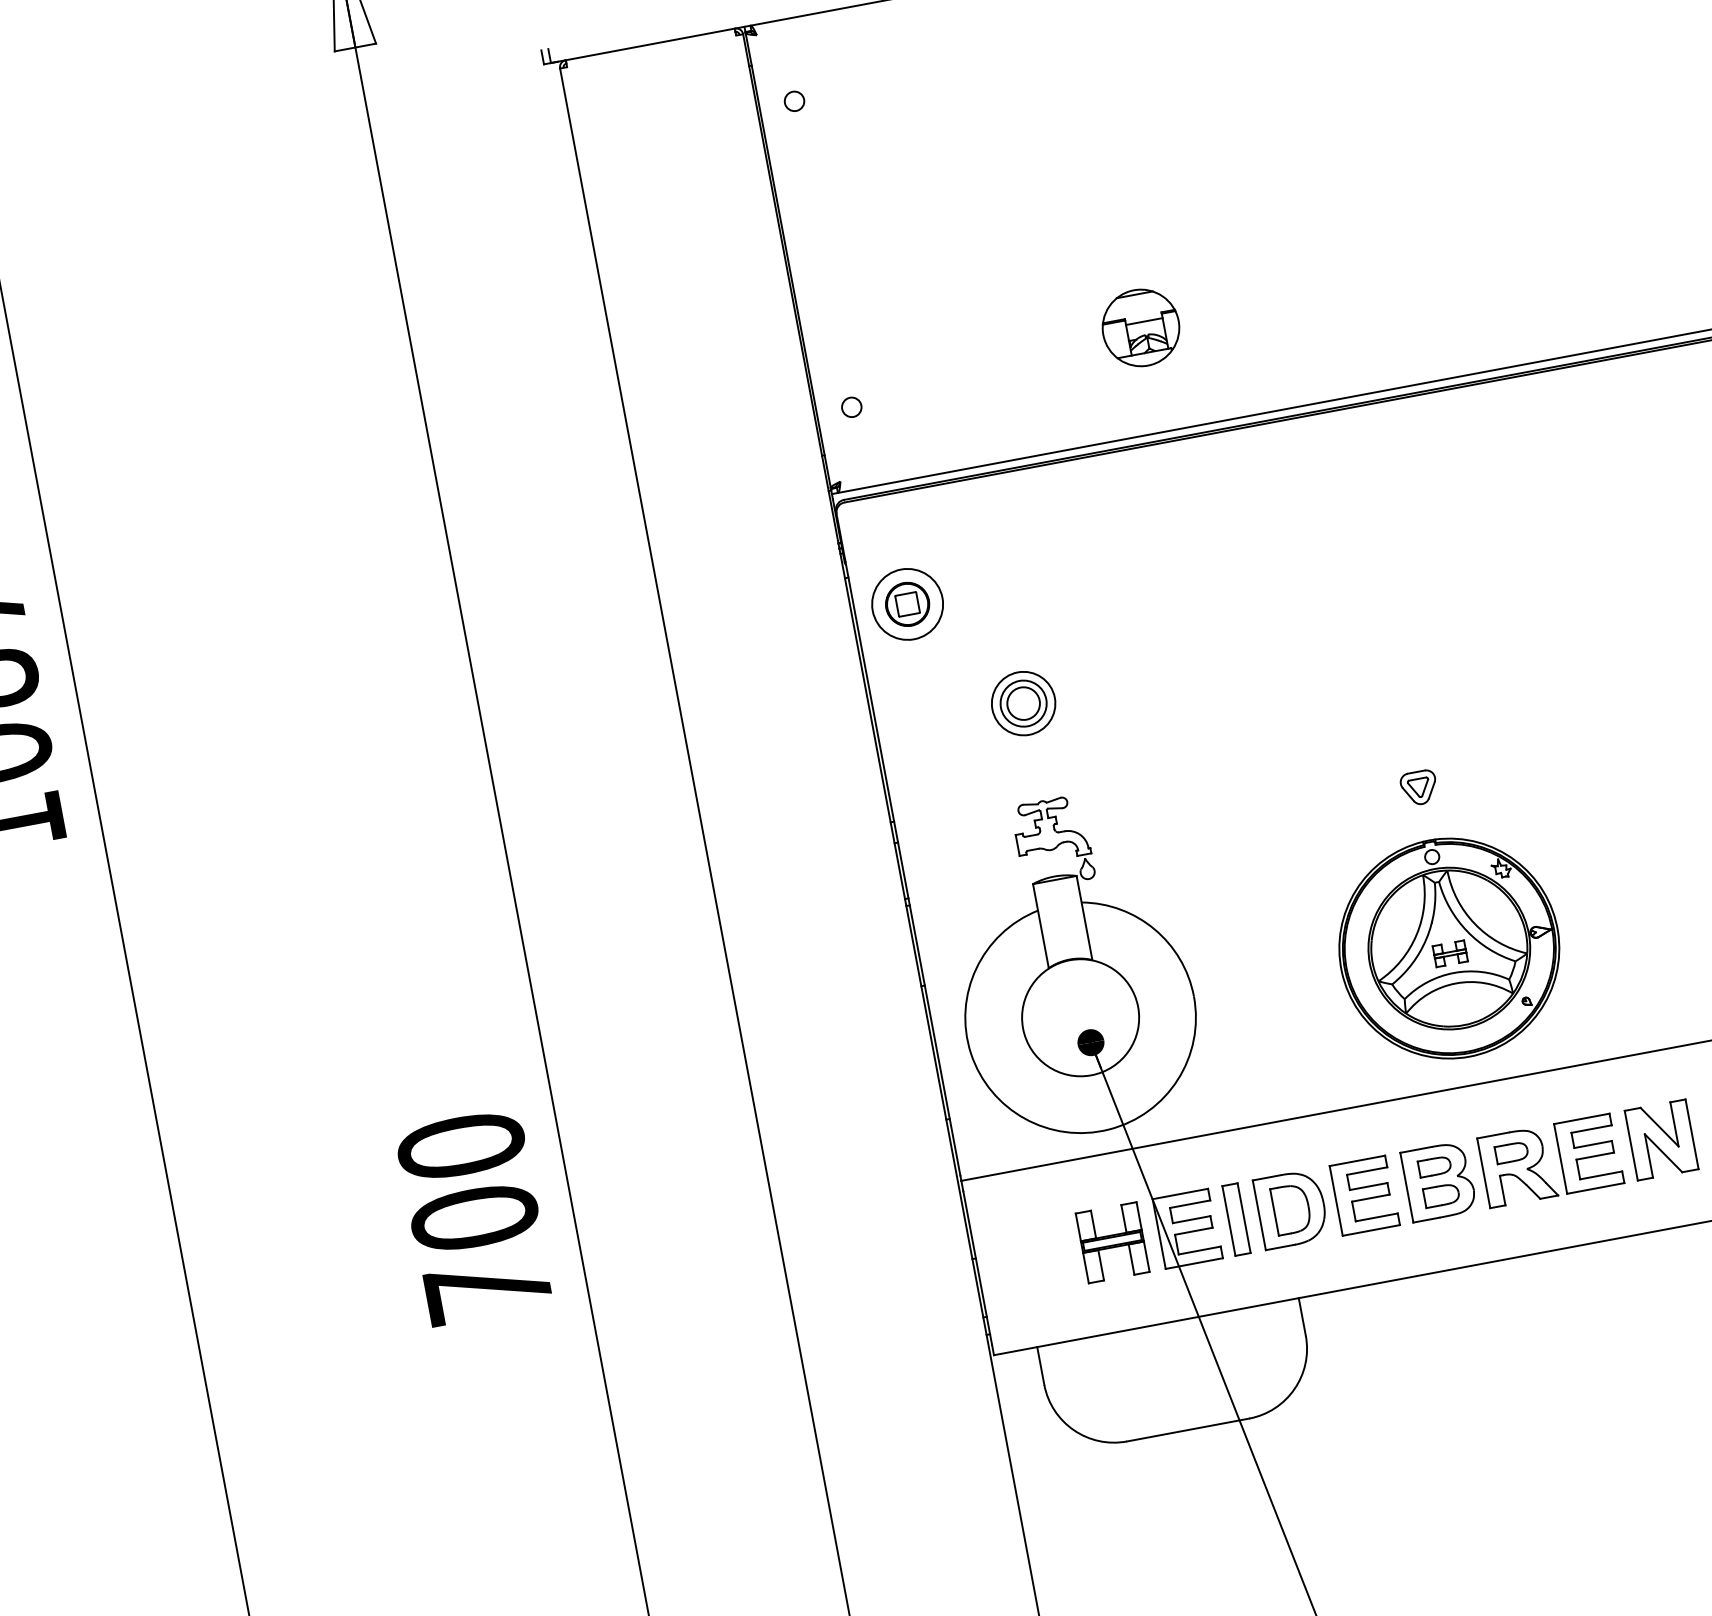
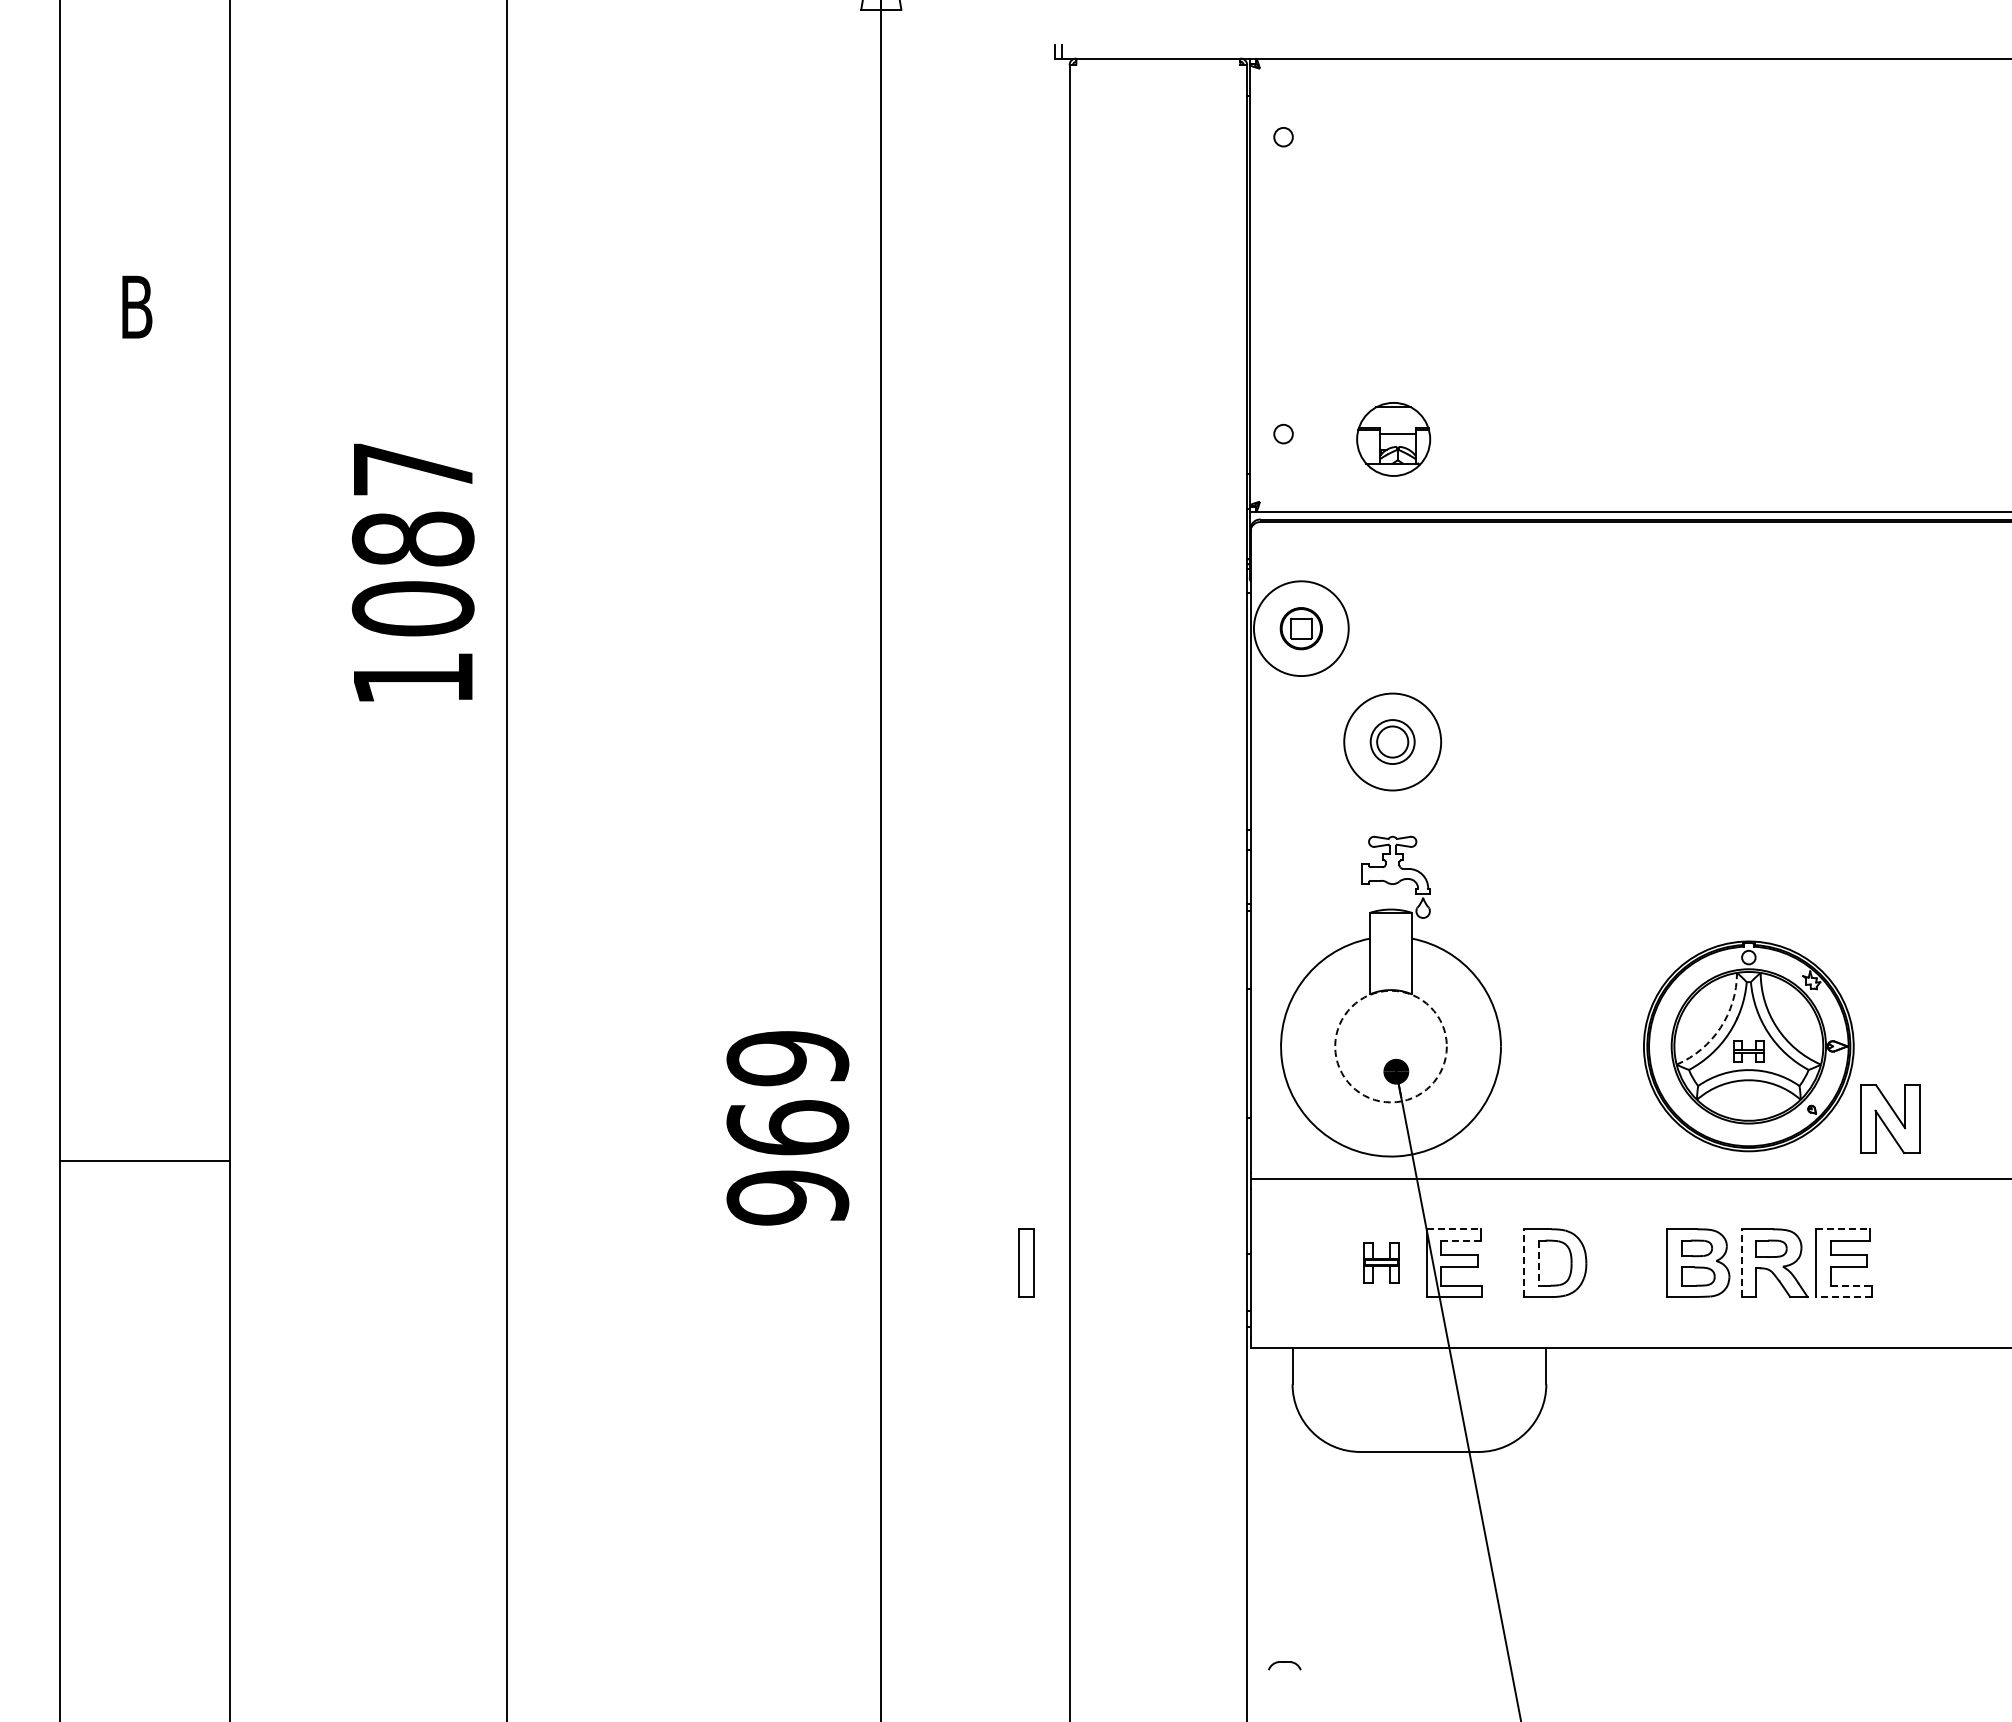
part: (1140, 328) -> (1393, 439), moved
circle: (907, 604) -> (1301, 628), size x1.4
circle: (1023, 703) -> (1392, 741), size x1.6
part: (1418, 787) -> (1748, 890), removed
arc: (1416, 934) -> (1720, 1027), solid -> dashed
circle: (1080, 1017) -> (1390, 1046), solid -> dashed
line: (1582, 1119) -> (1843, 1229), solid -> dashed
part: (1661, 1139) -> (1890, 1118), moved
line: (1483, 1173) -> (1741, 1263), solid -> dashed
line: (1601, 1175) -> (1851, 1285), solid -> dashed
line: (1596, 1187) -> (1844, 1296), solid -> dashed
line: (1180, 1194) -> (1453, 1229), solid -> dashed
part: (1364, 1194) -> (1626, 1262), removed
line: (1189, 1204) -> (1460, 1240), solid -> dashed
line: (1274, 1212) -> (1538, 1263), solid -> dashed
line: (1258, 1215) -> (1523, 1263), solid -> dashed
text: (474, 1217) -> (787, 1127), 700 -> 969
part: (1236, 1218) -> (1026, 1262), moved
part: (1112, 1242) -> (1381, 1262), size x0.6

